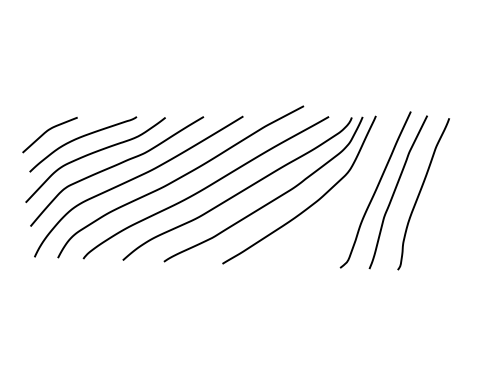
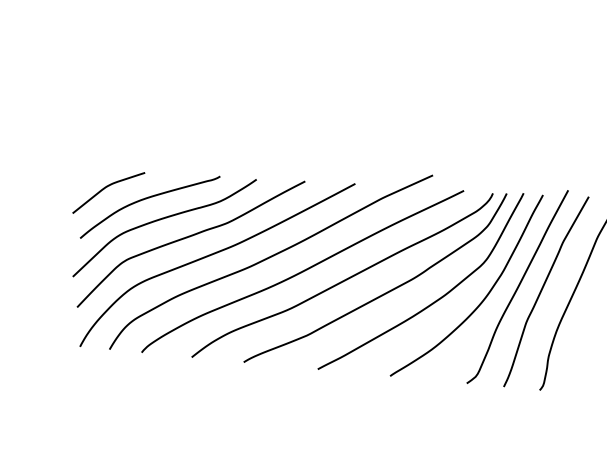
curve: (347, 202) -> (481, 300), added

